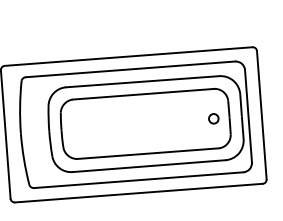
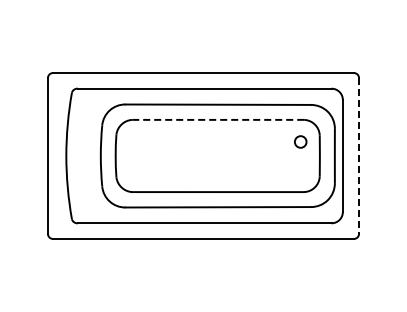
line: (143, 93) -> (217, 119), solid -> dashed
line: (262, 115) -> (359, 156), solid -> dashed
circle: (213, 118) -> (300, 141), moved

